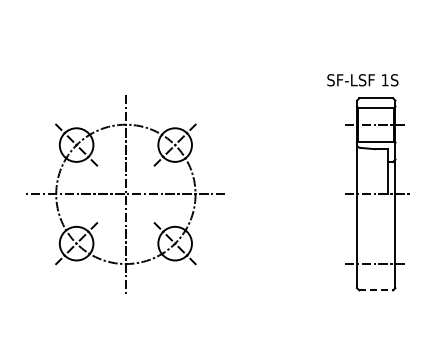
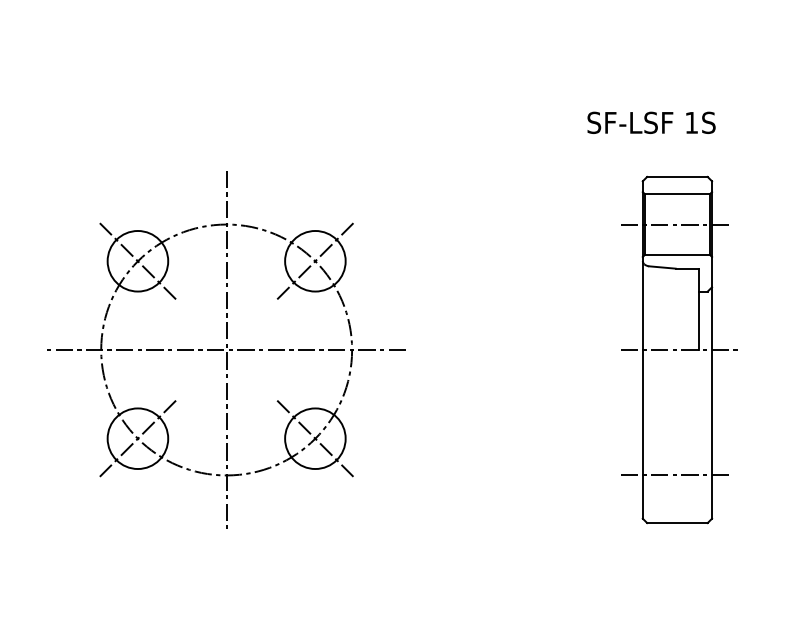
text: (362, 80) -> (650, 123), moved
line: (376, 290) -> (677, 523), dashed -> solid

